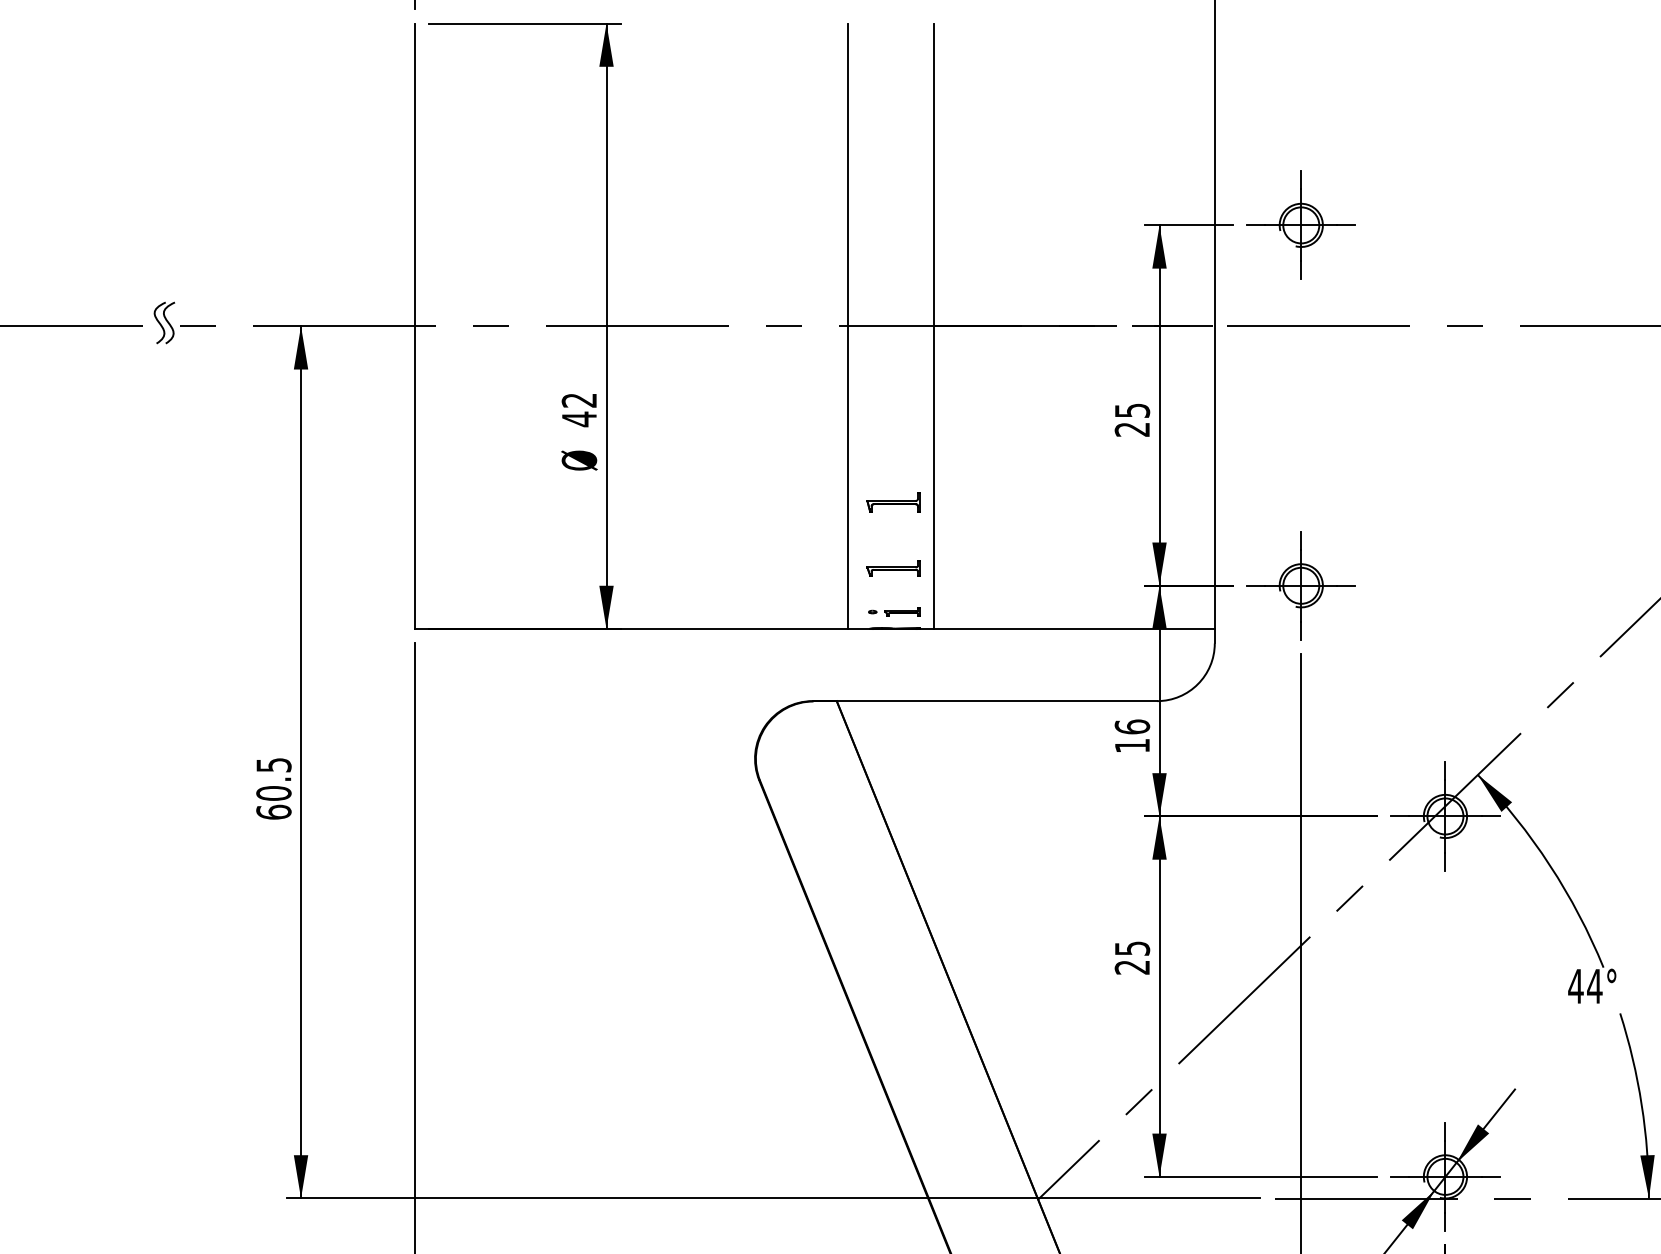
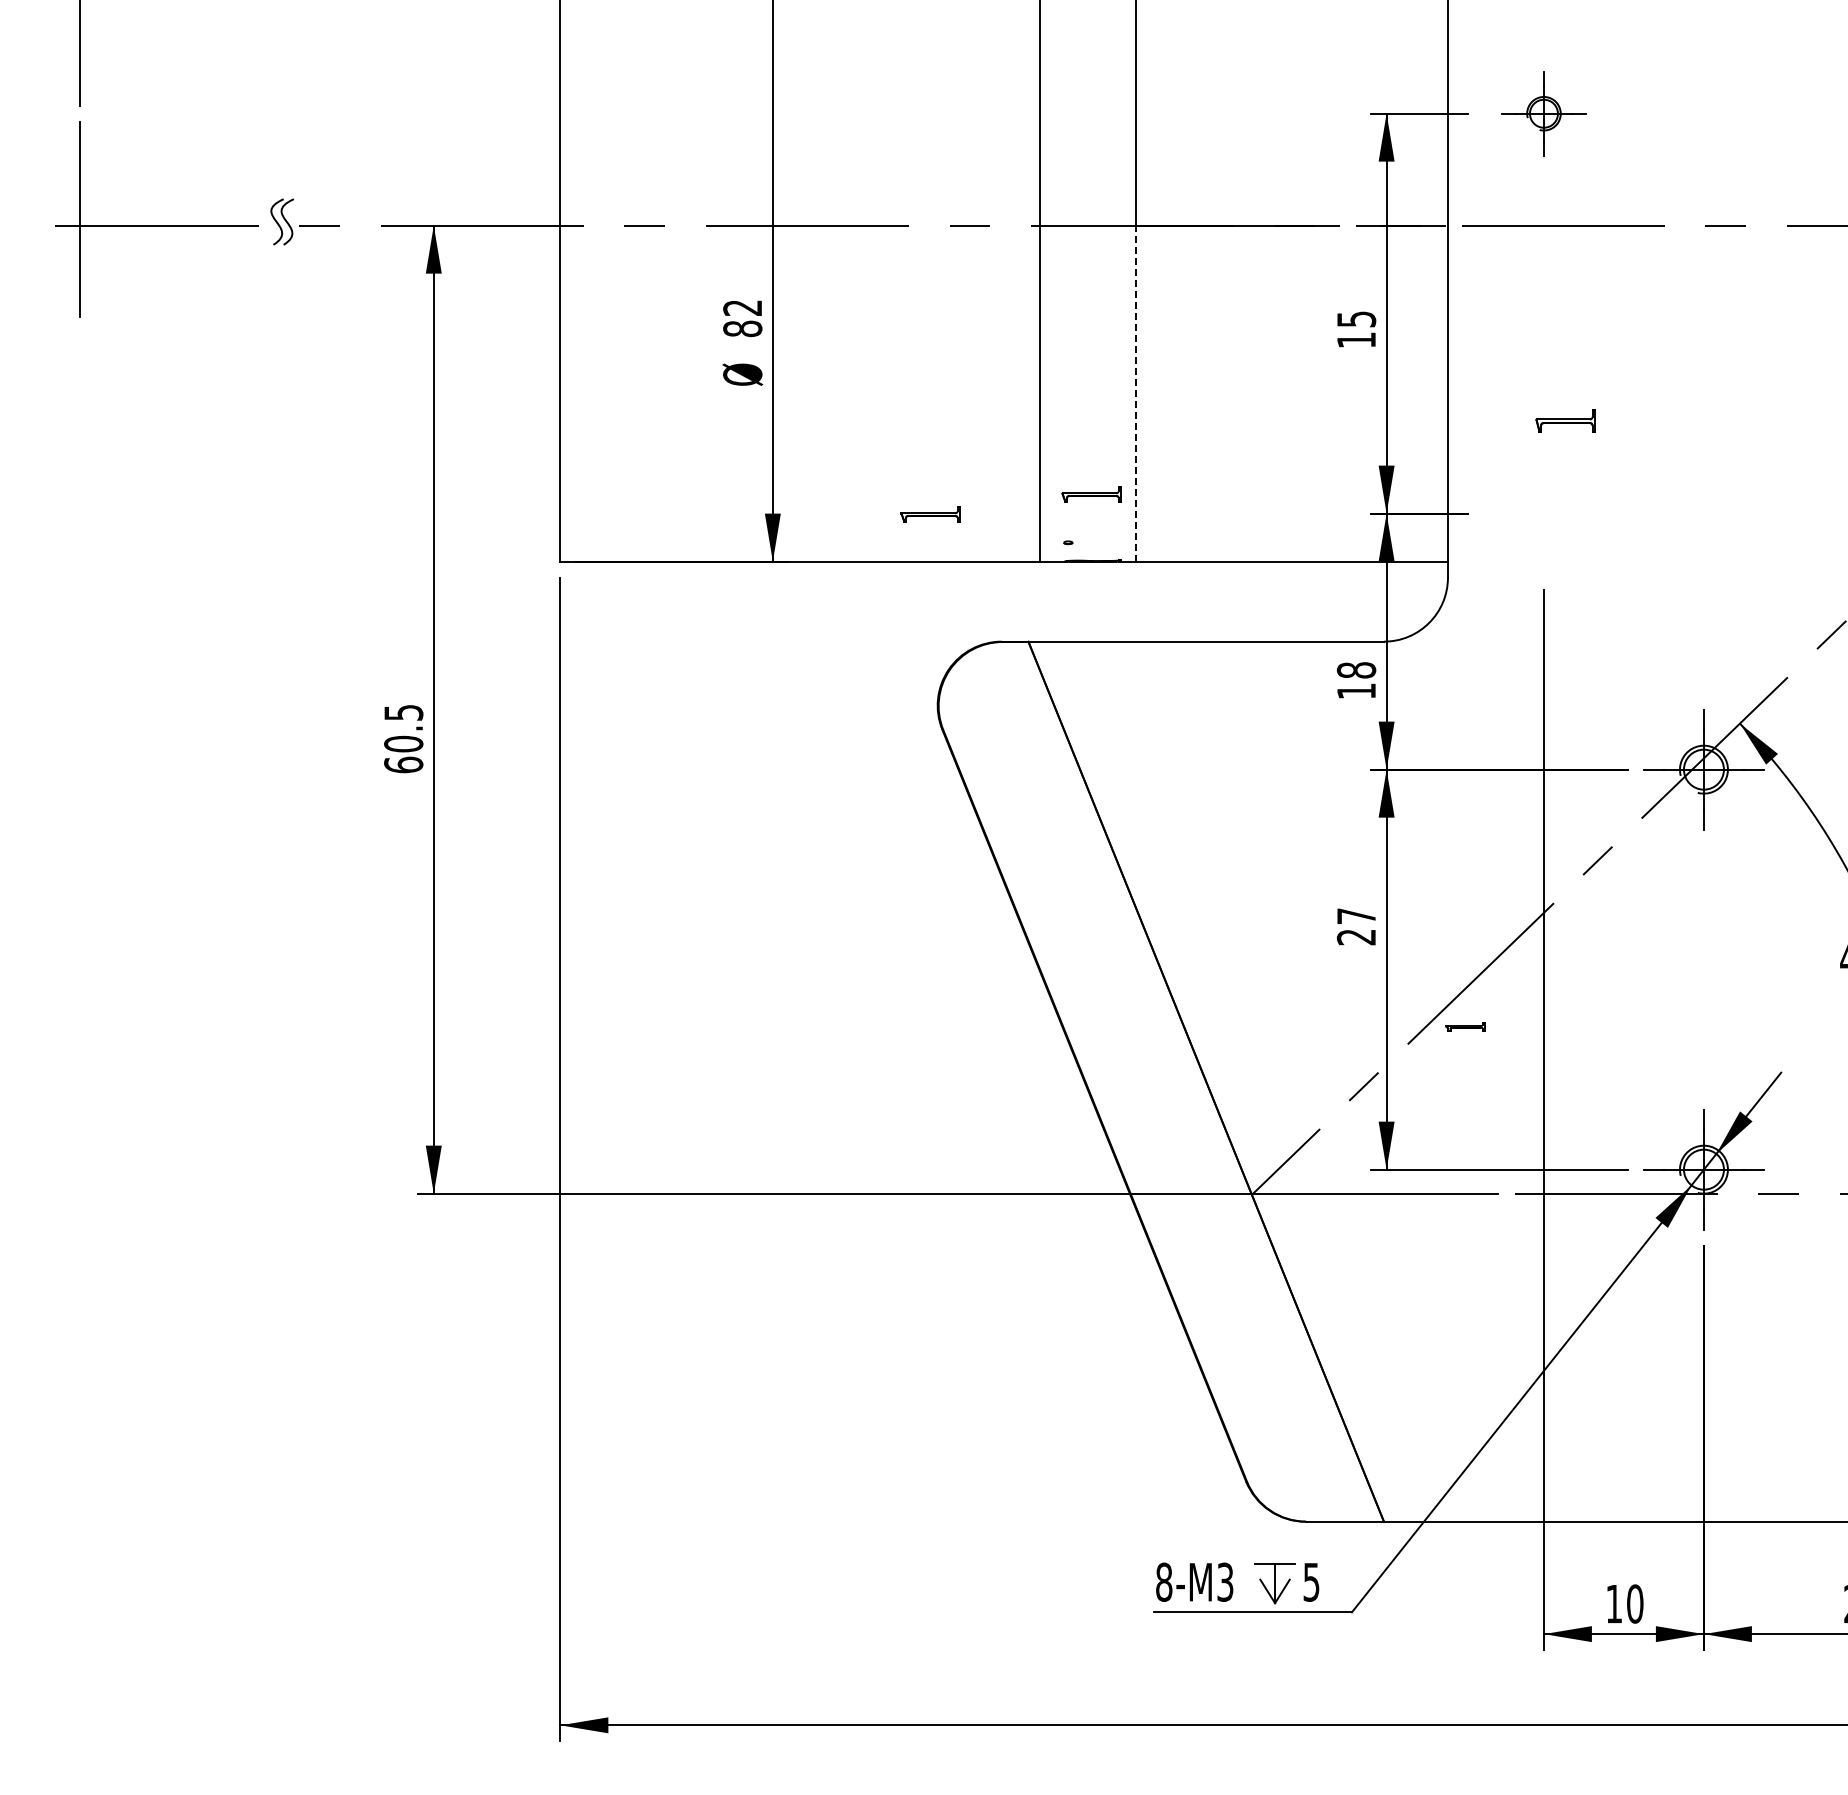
part: (1300, 225) -> (1543, 113), size x0.7
text: (579, 418) -> (742, 328), 42 -> 82
text: (1131, 429) -> (1355, 340), 25 -> 15
line: (934, 477) -> (1136, 393), solid -> dashed
part: (893, 501) -> (1565, 420), moved
part: (1300, 585) -> (1543, 513), removed
part: (748, 586) -> (930, 514), added
part: (902, 611) -> (1465, 1026), moved
text: (1132, 727) -> (1356, 670), 16 -> 18
text: (1132, 948) -> (1356, 916), 25 -> 27

